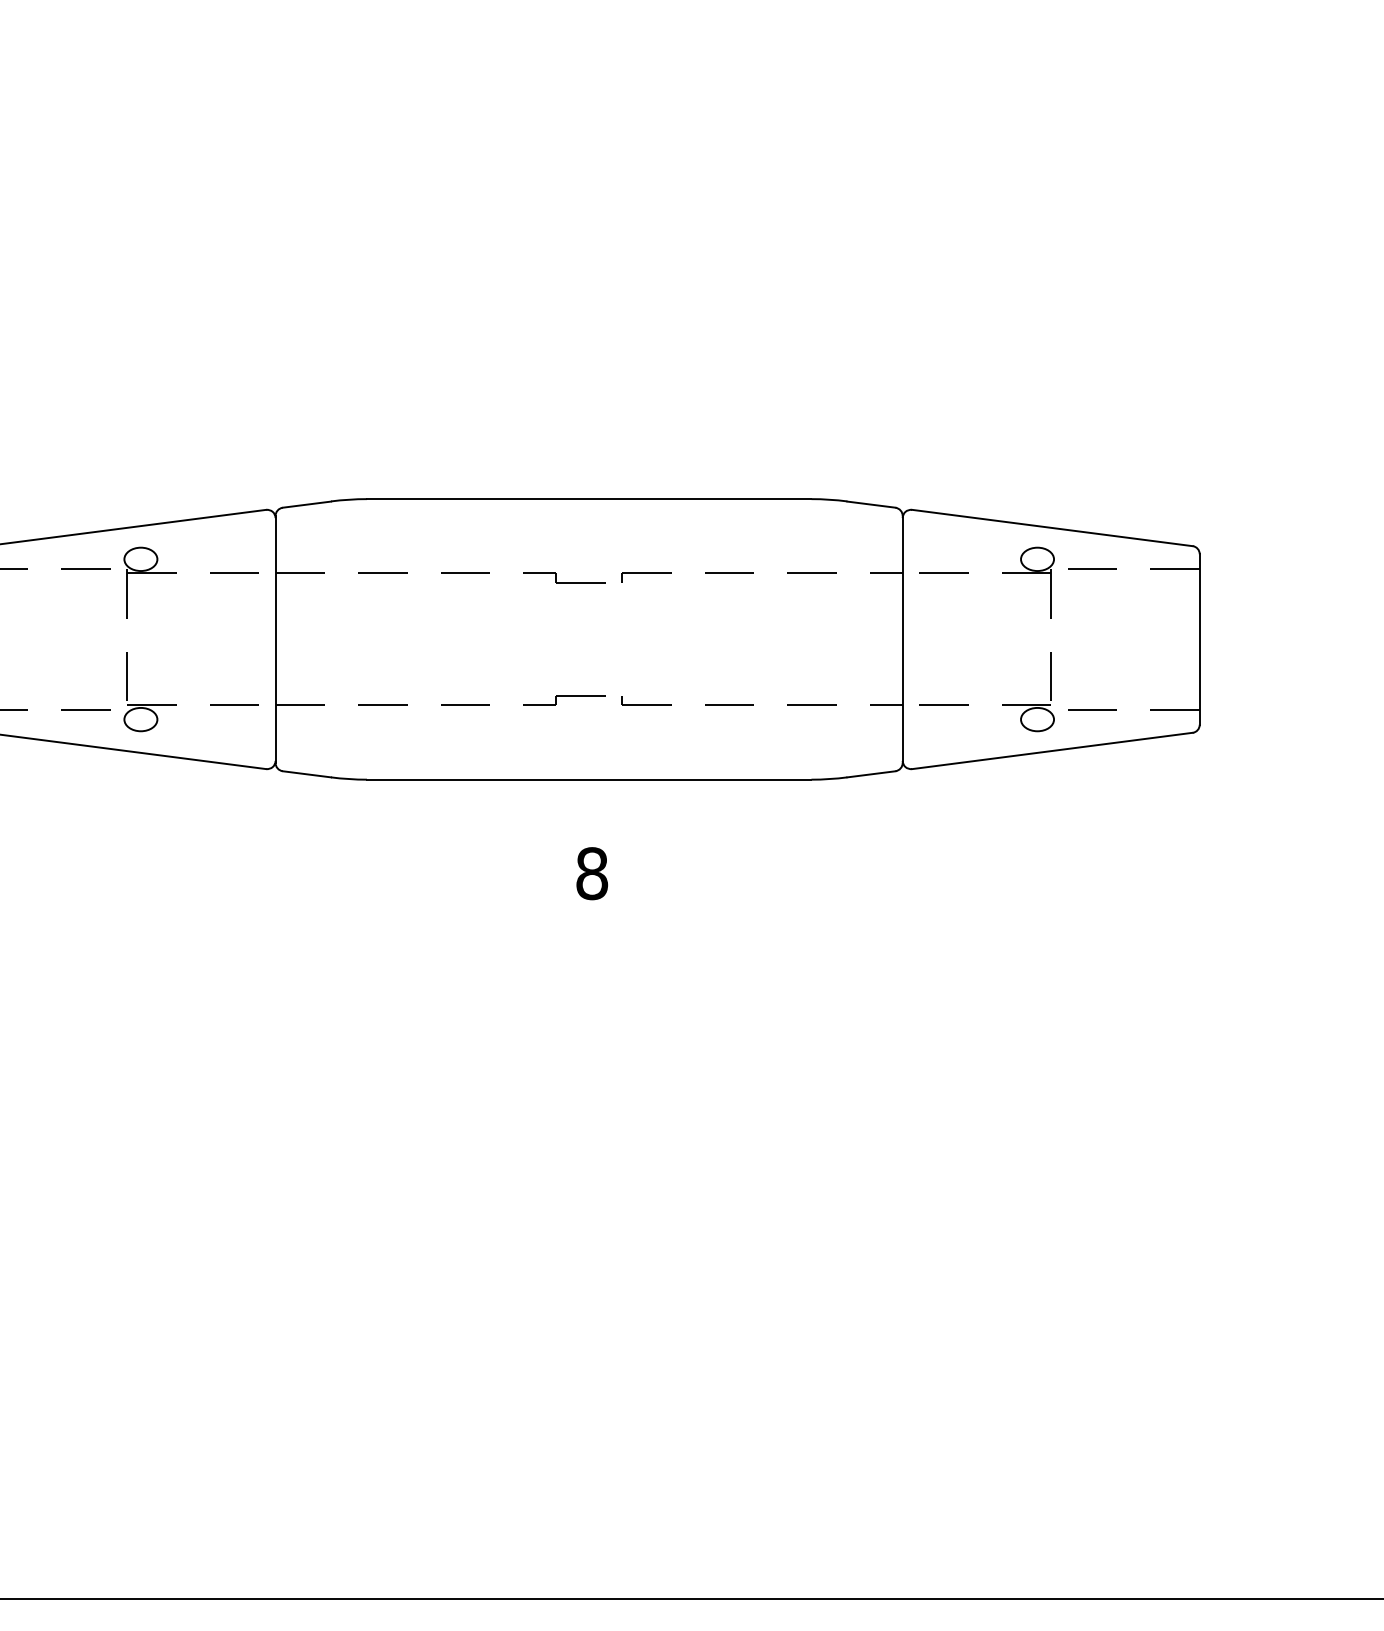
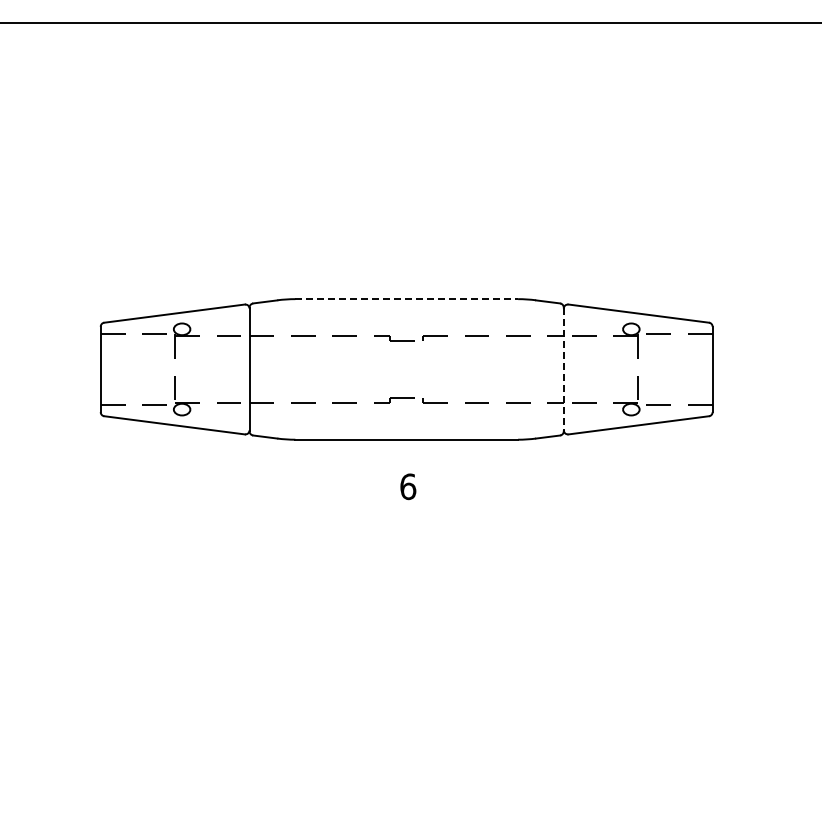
line: (590, 499) -> (407, 299), solid -> dashed
line: (902, 639) -> (563, 369), solid -> dashed
text: (592, 873) -> (408, 486), 8 -> 6

